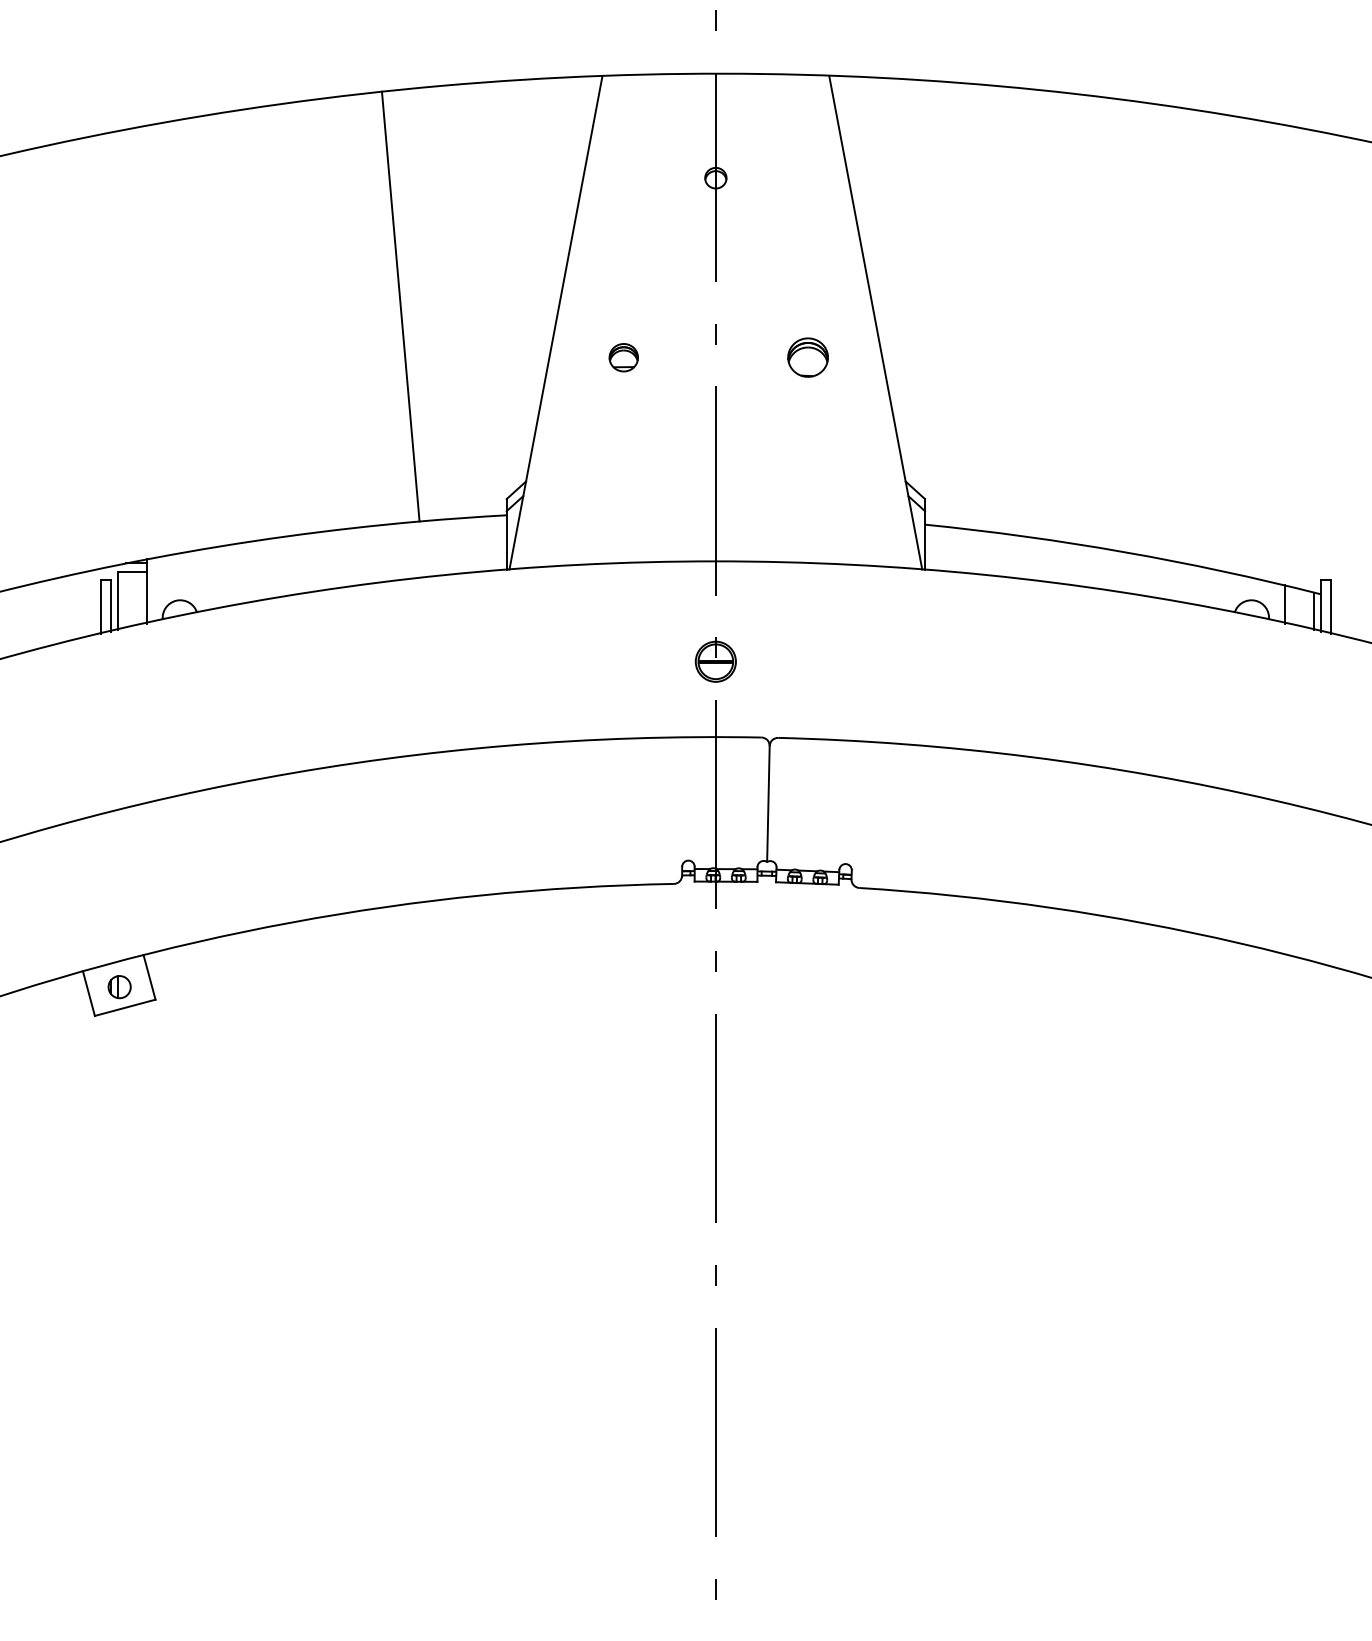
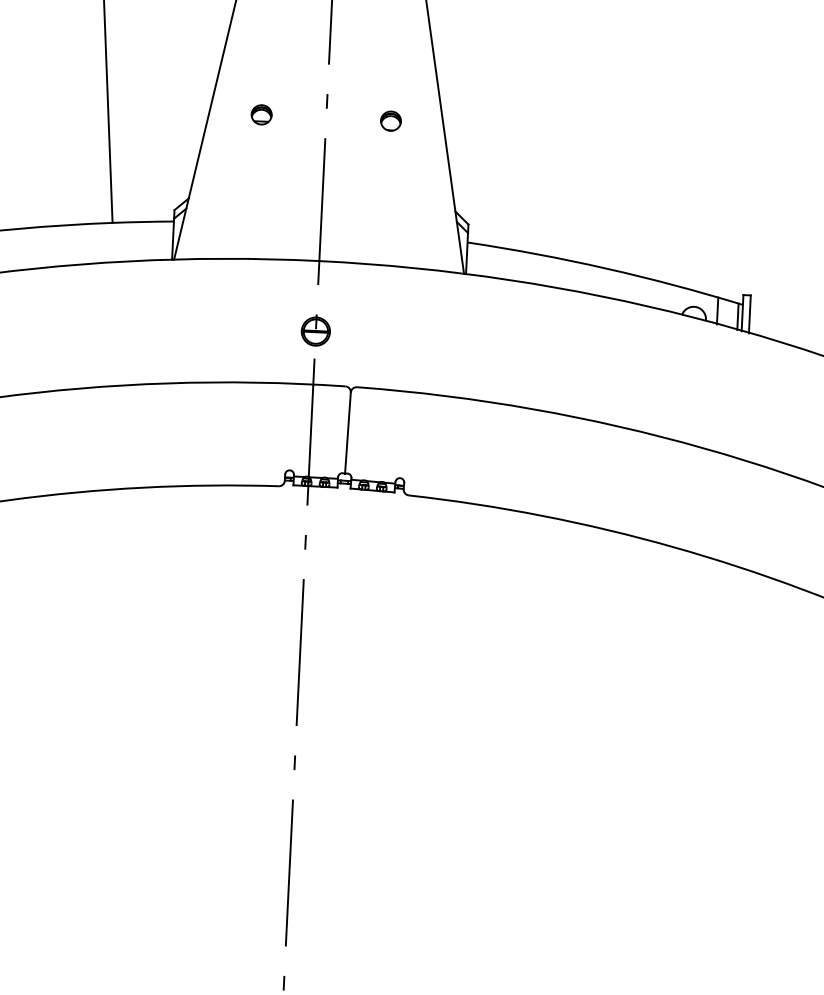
part: (807, 357) -> (390, 121), size x0.71

